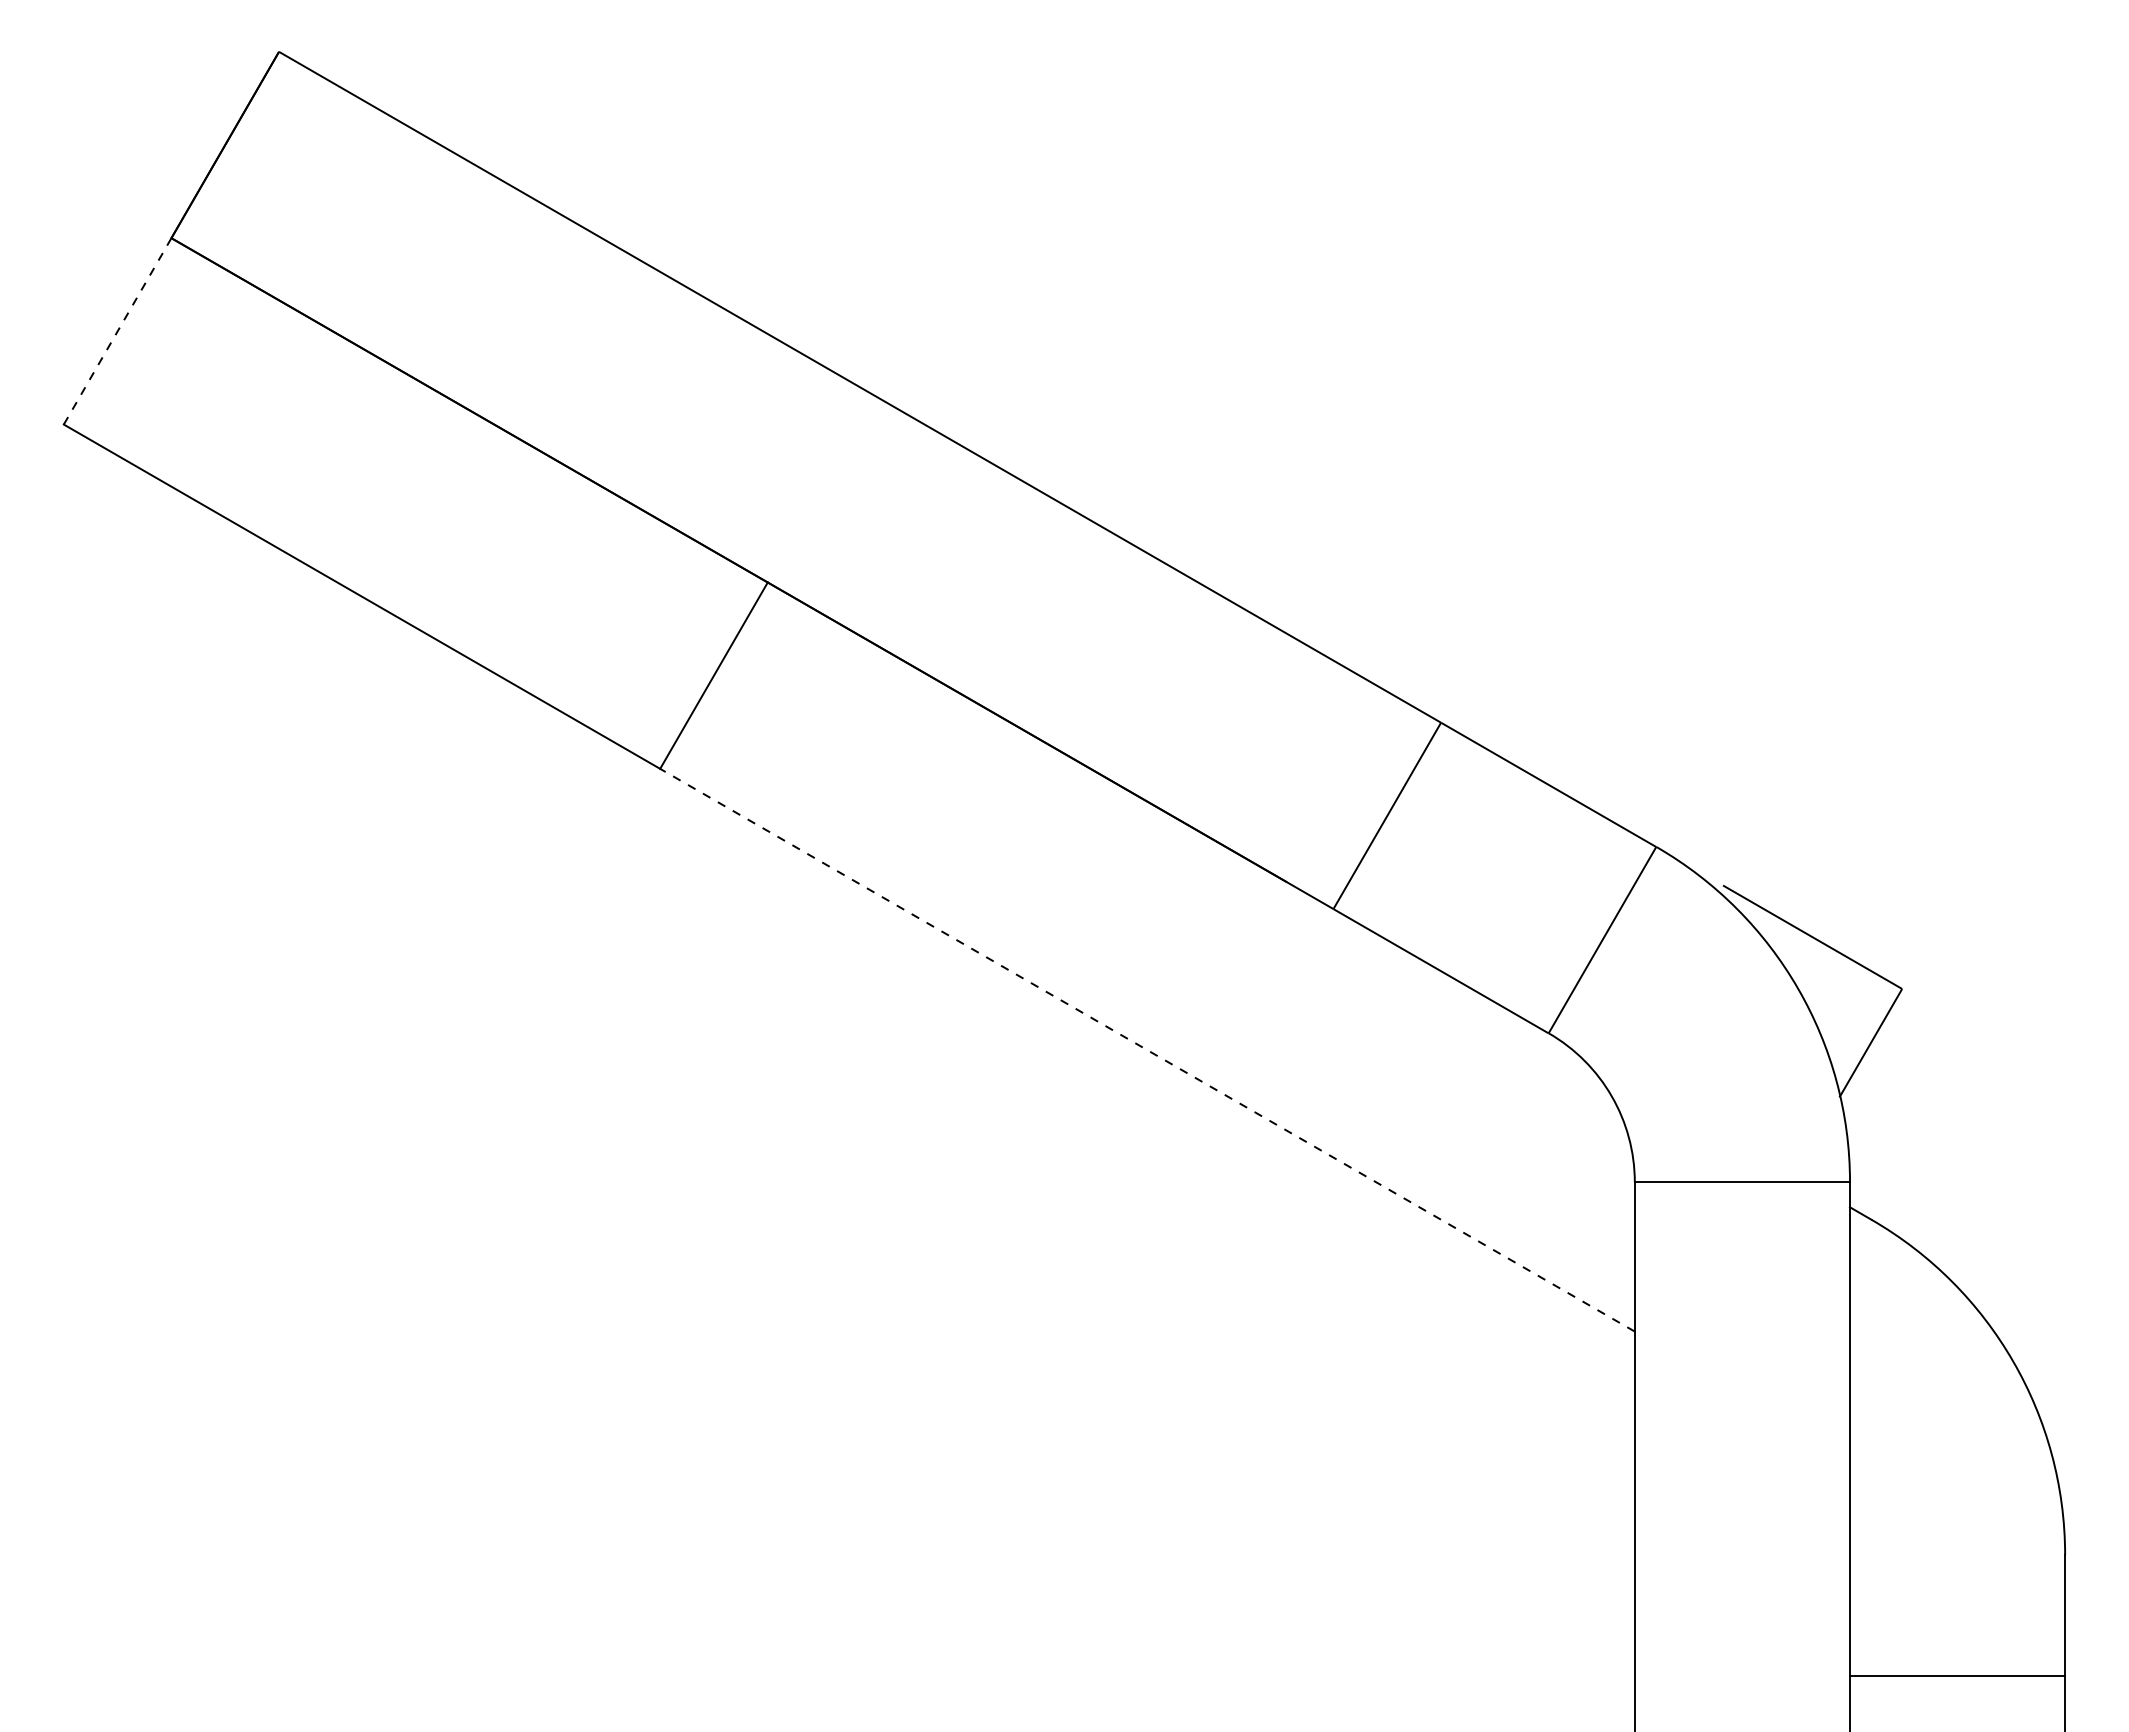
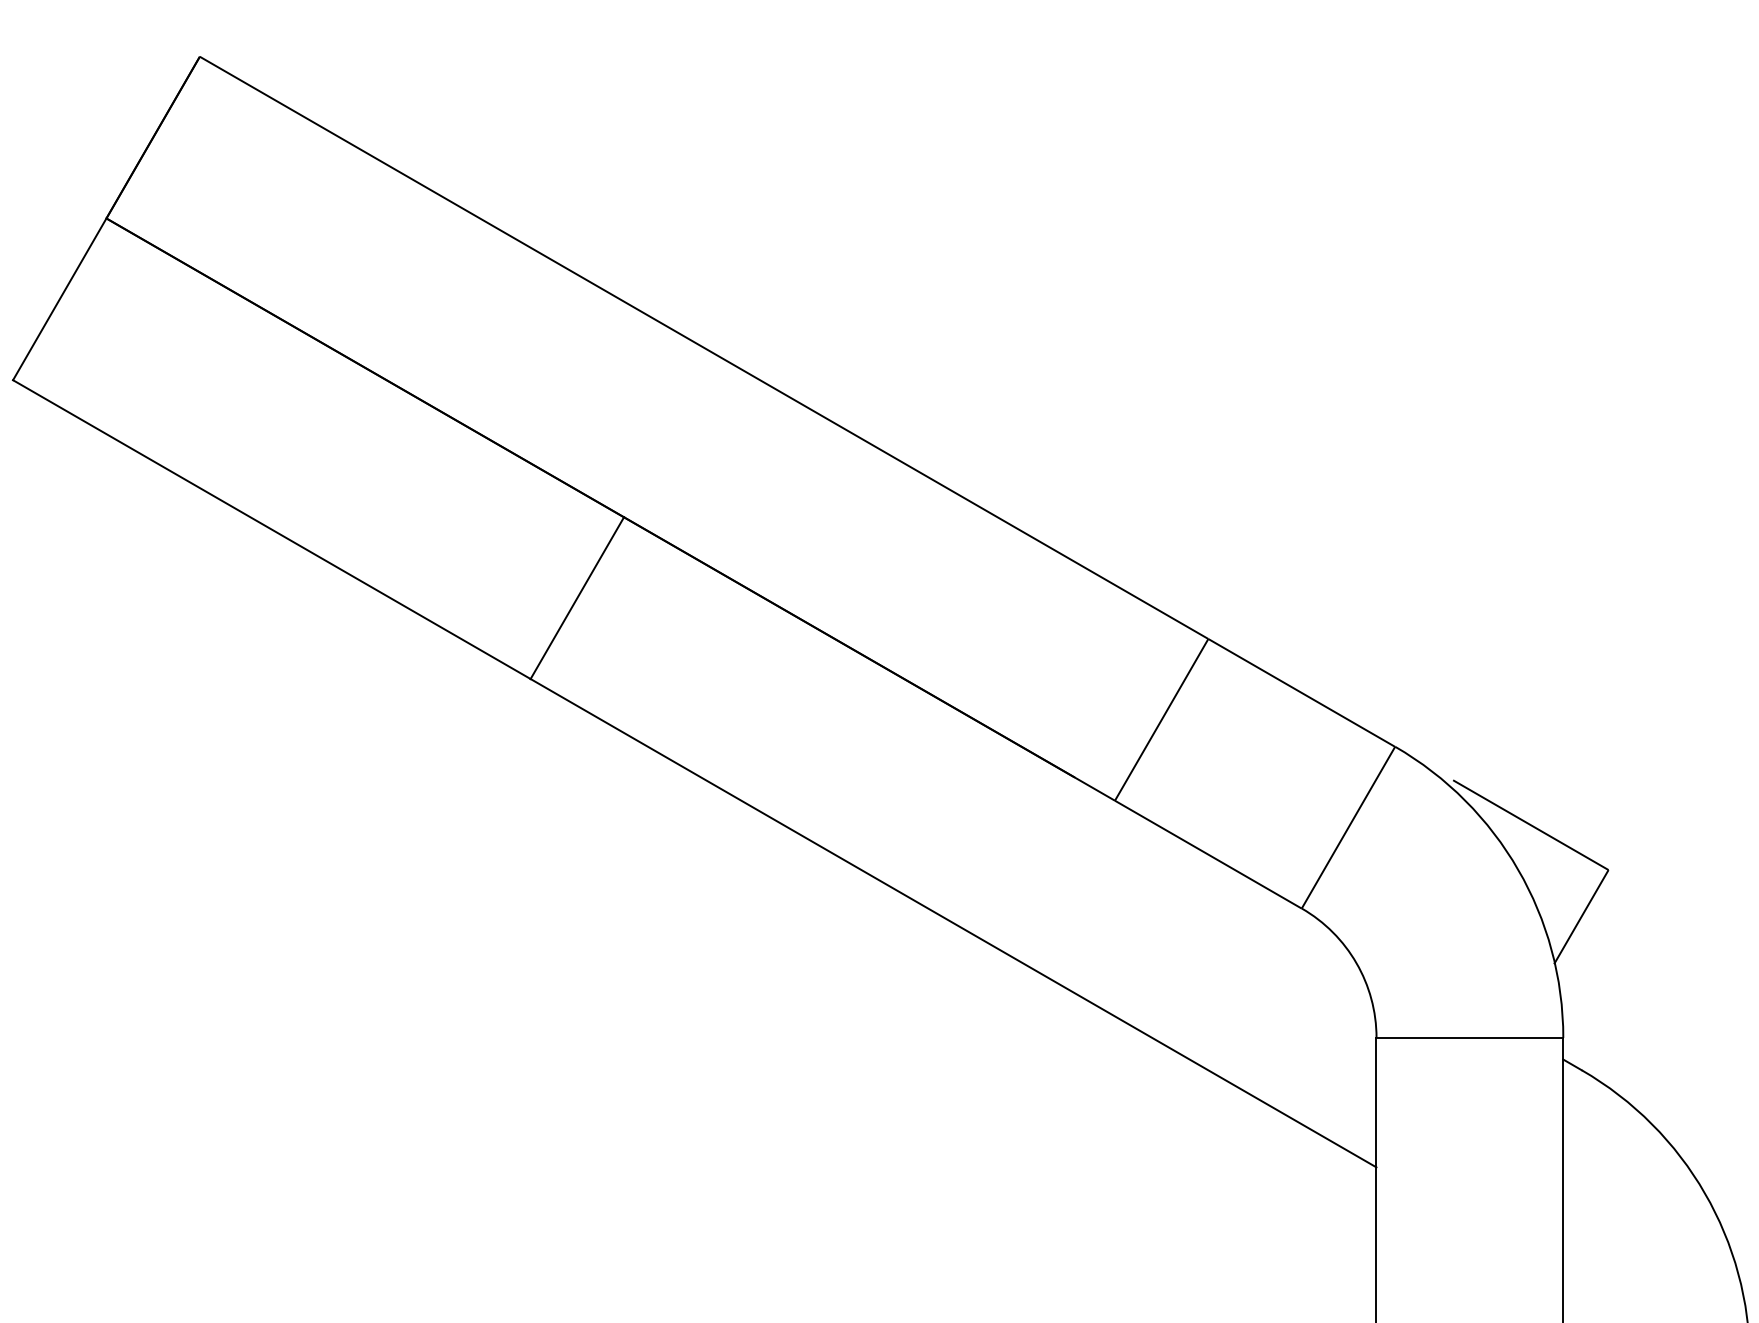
line: (117, 331) -> (59, 299), dashed -> solid
line: (1147, 1050) -> (953, 923), dashed -> solid

